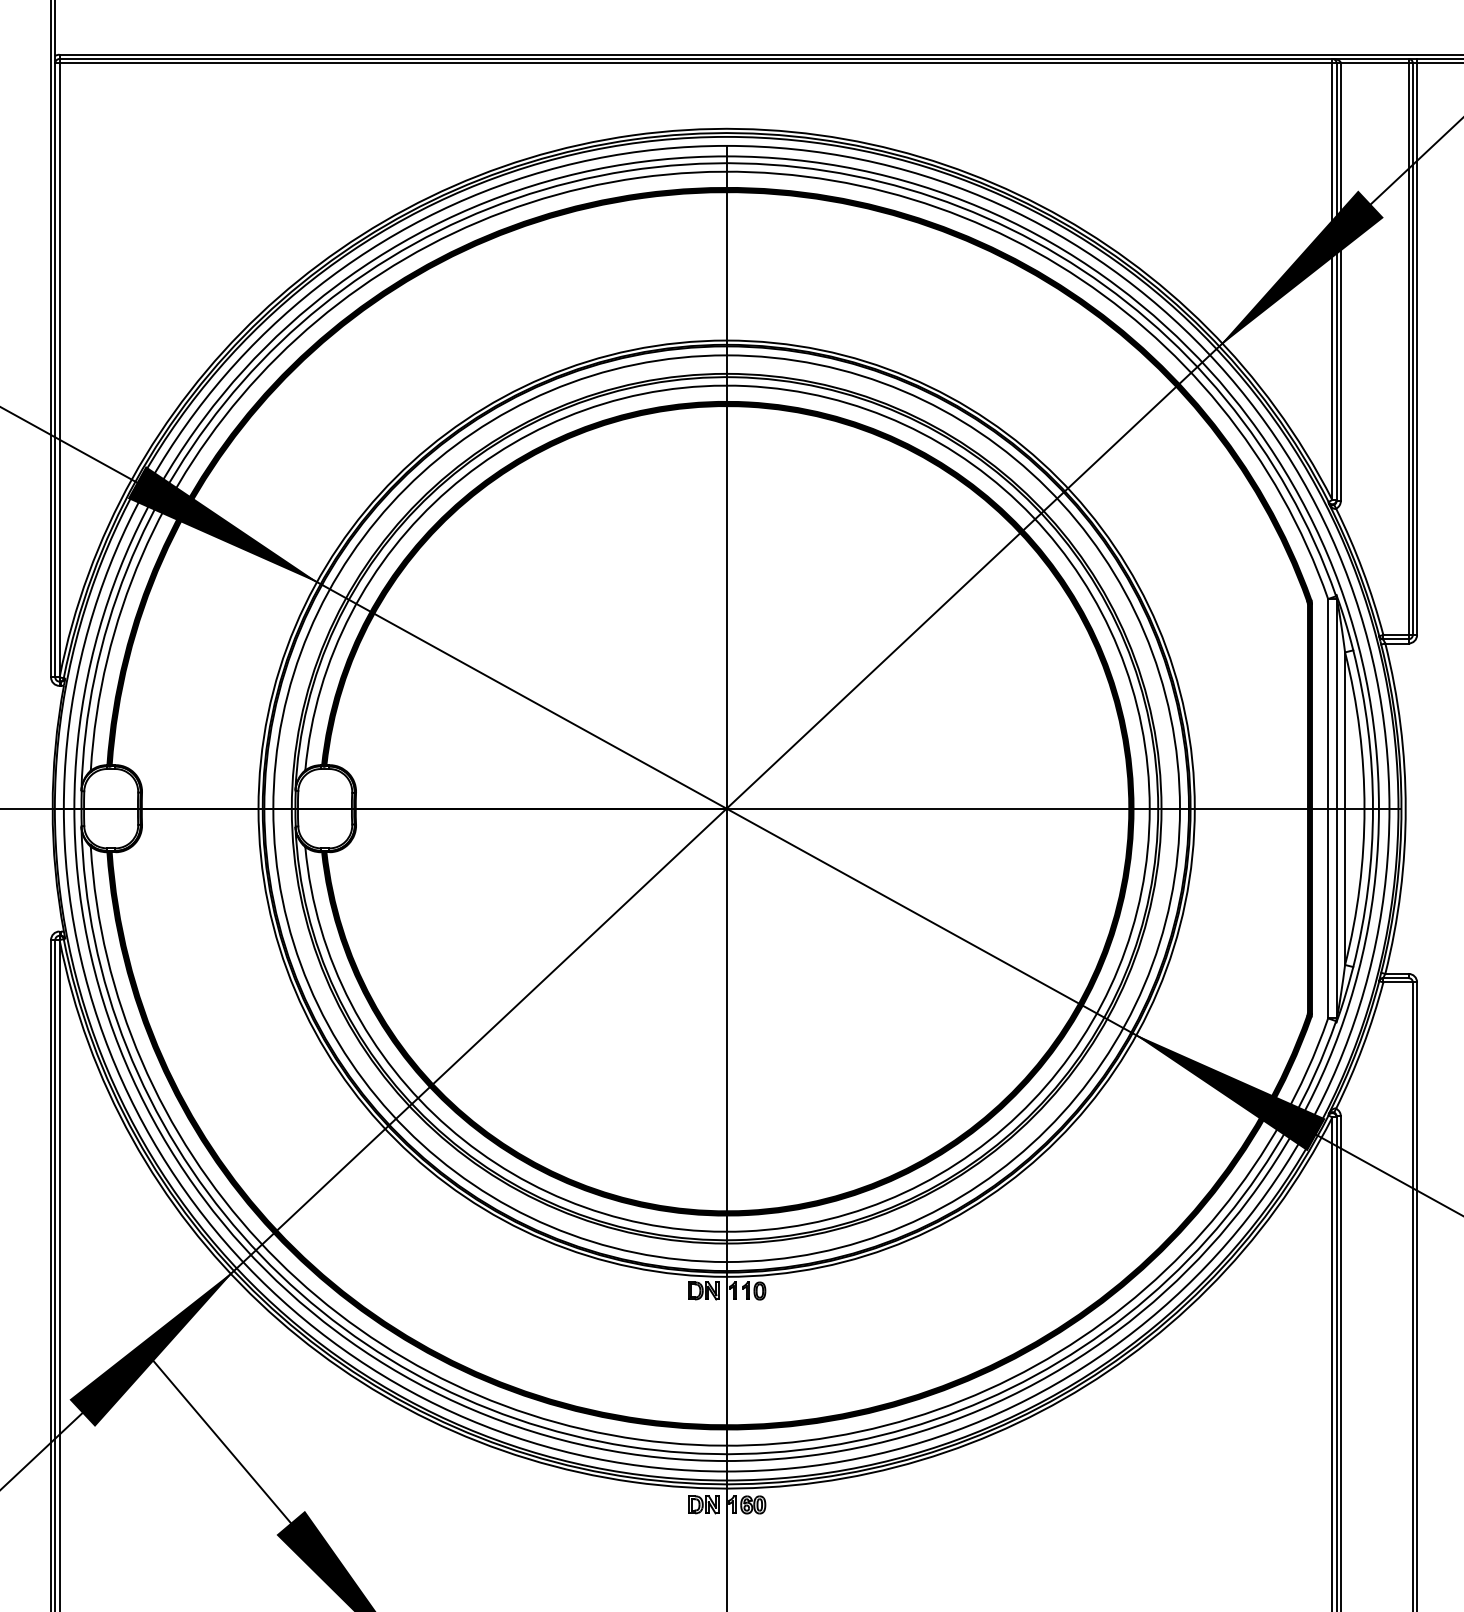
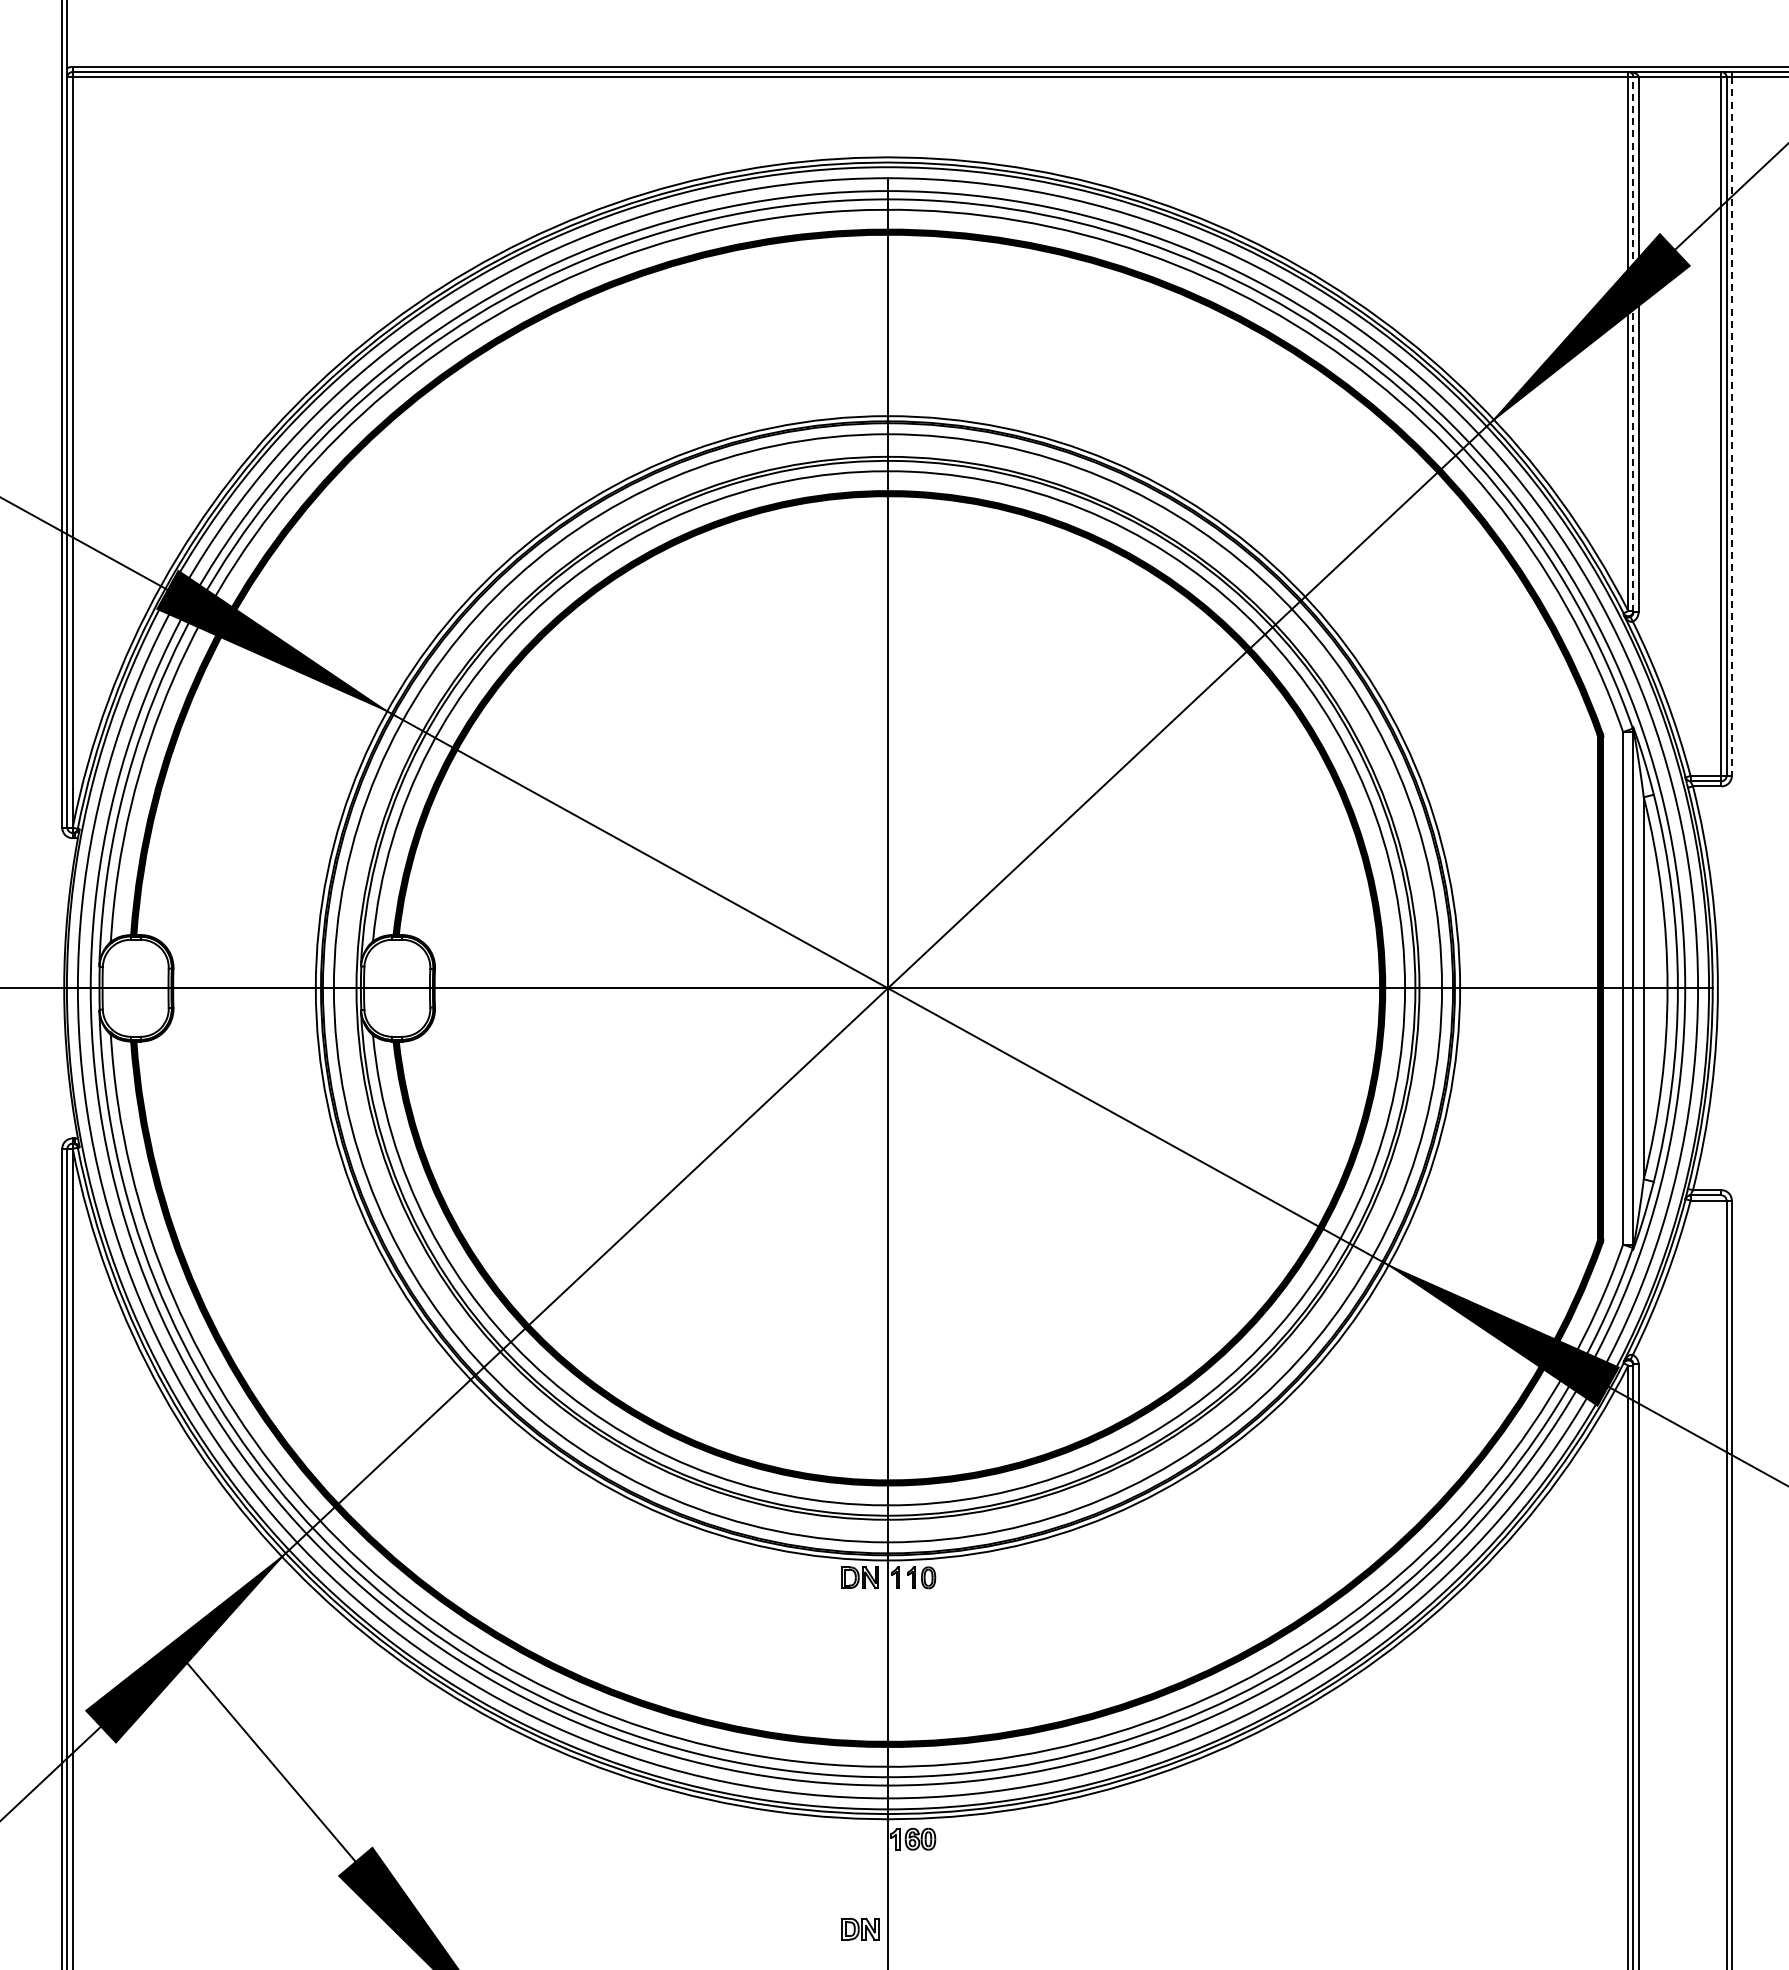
line: (1336, 281) -> (1633, 344), solid -> dashed
line: (1416, 349) -> (1731, 427), solid -> dashed
part: (704, 1504) -> (860, 1928), moved

